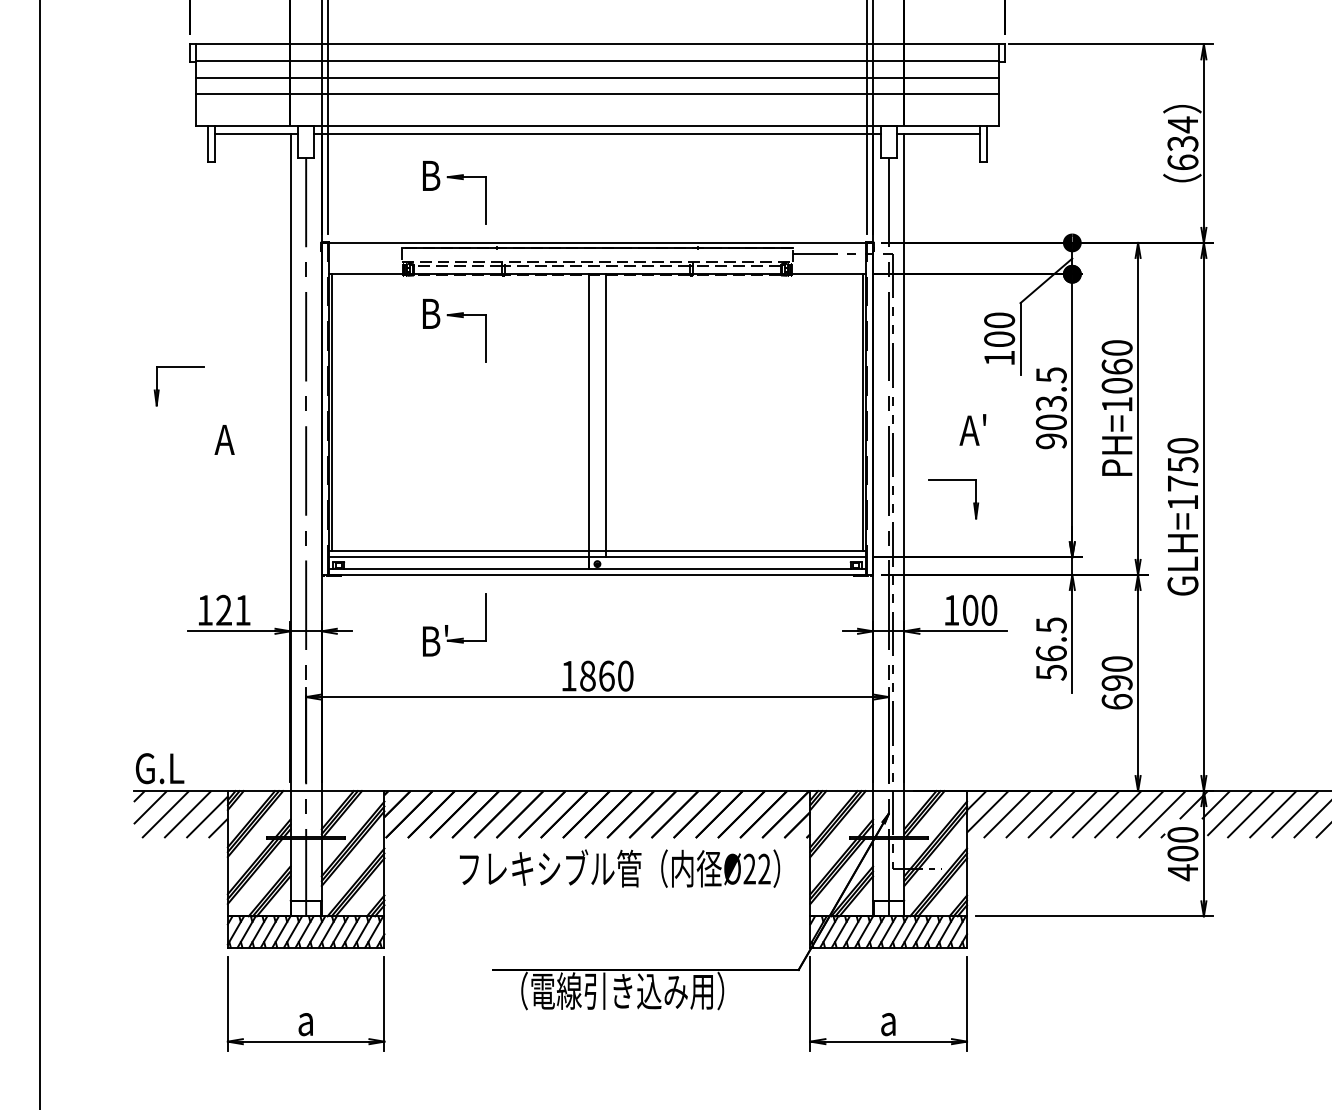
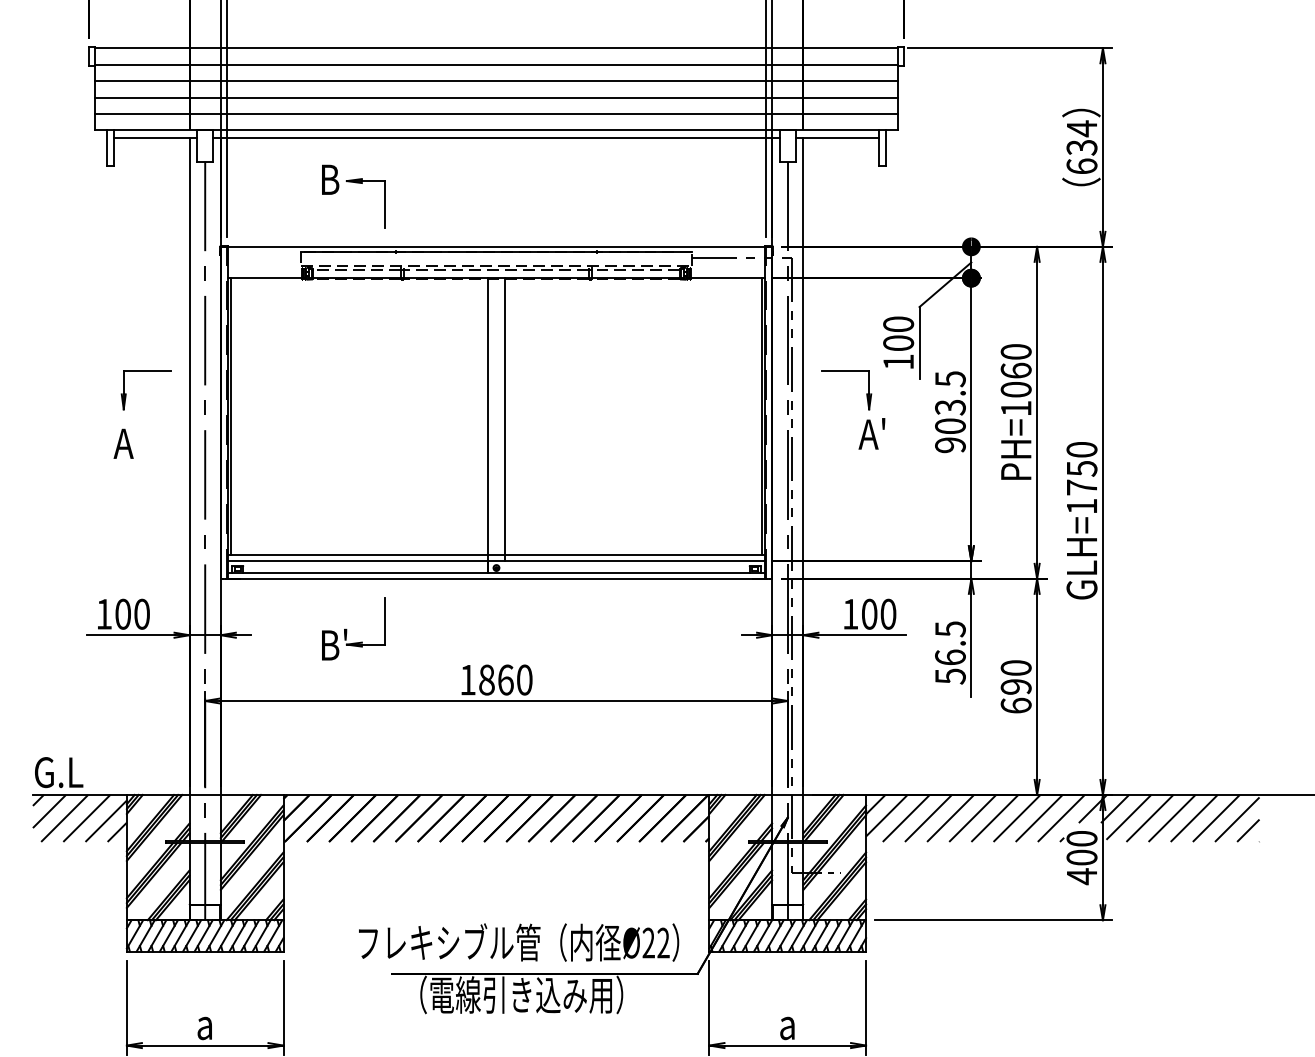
line: (597, 110) -> (496, 114), added
part: (455, 317) -> (354, 321), removed
part: (178, 367) -> (145, 371), moved
part: (953, 480) -> (846, 371), moved
text: (233, 609) -> (132, 613), 121 -> 100
text: (620, 868) -> (519, 942), moved

